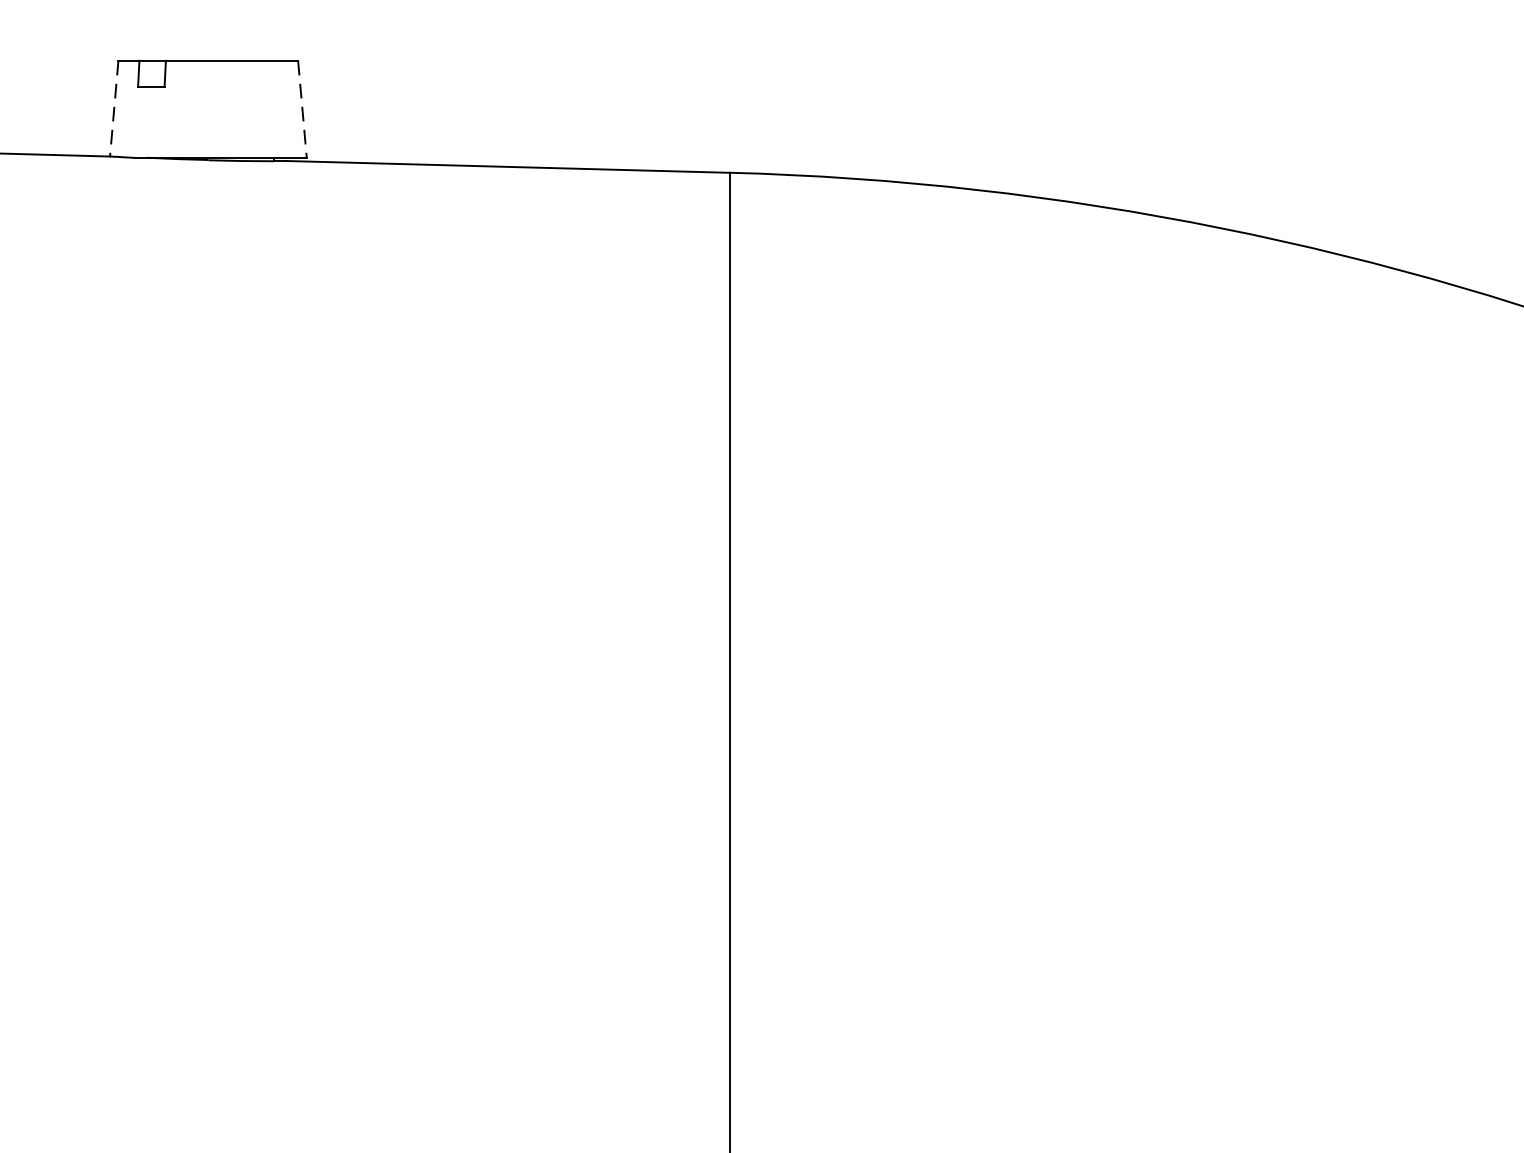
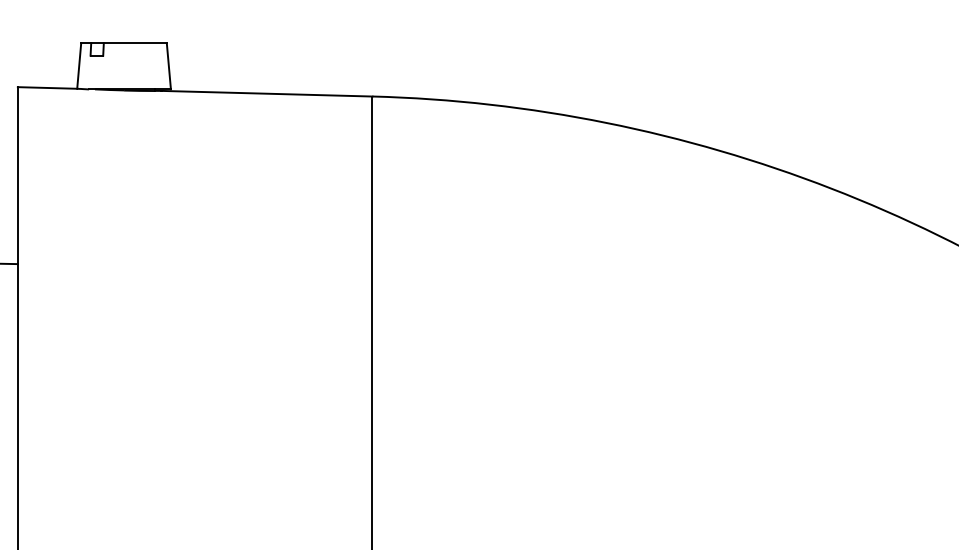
line: (114, 107) -> (79, 65), dashed -> solid
line: (301, 109) -> (168, 66), dashed -> solid

